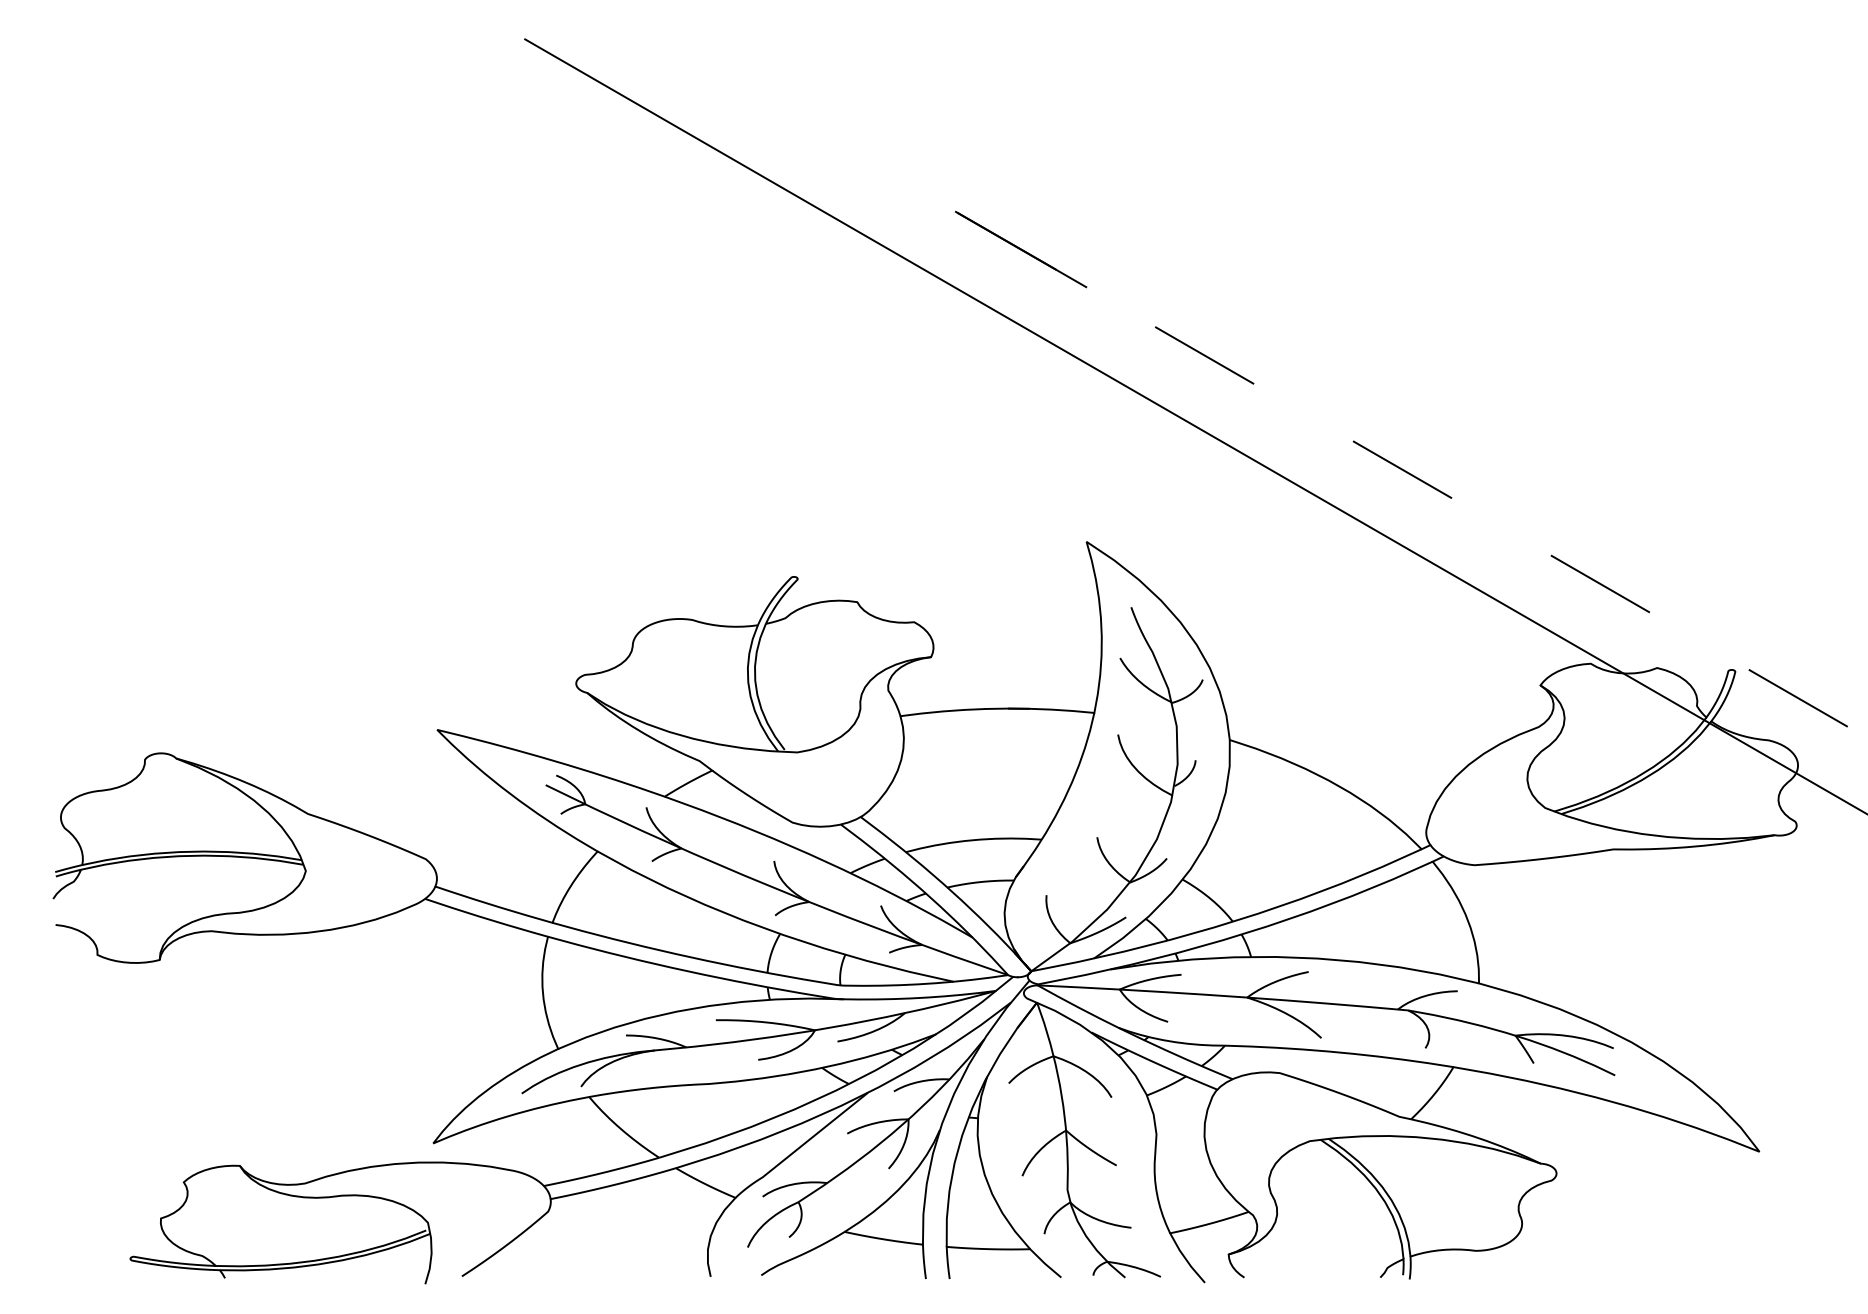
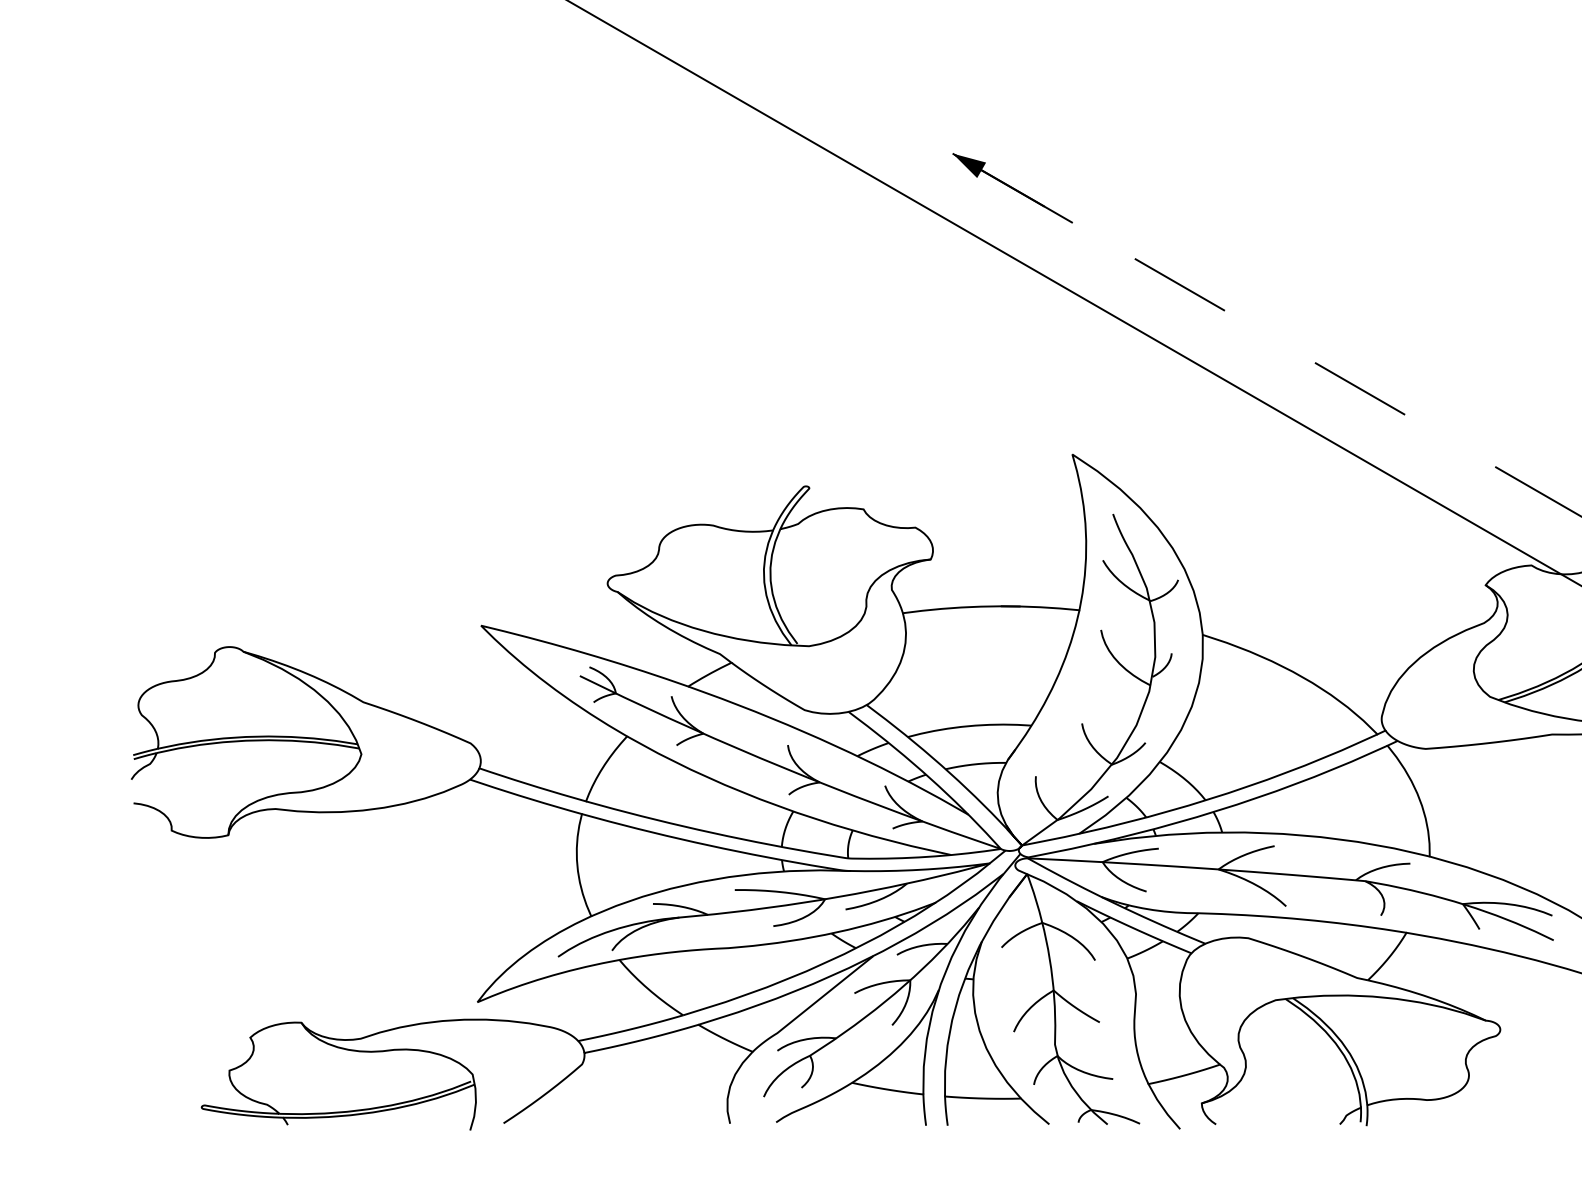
fill: (973, 224) -> (969, 165), added

